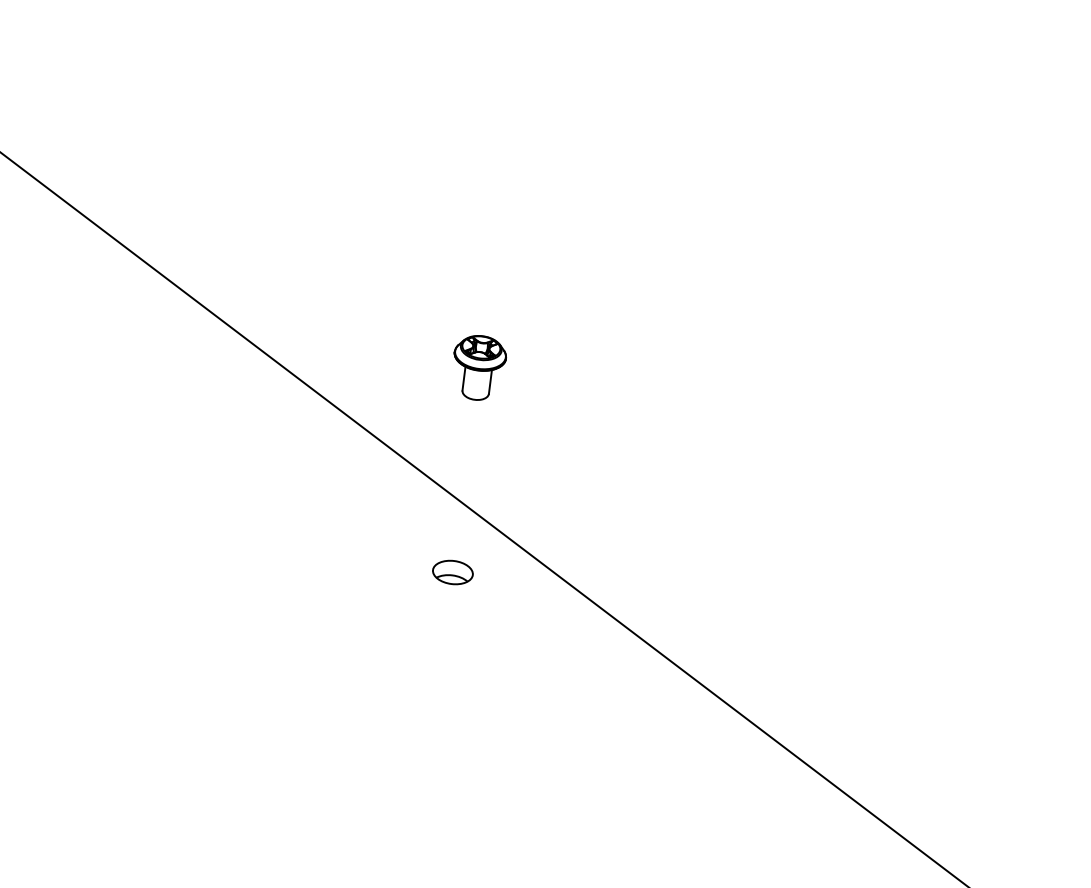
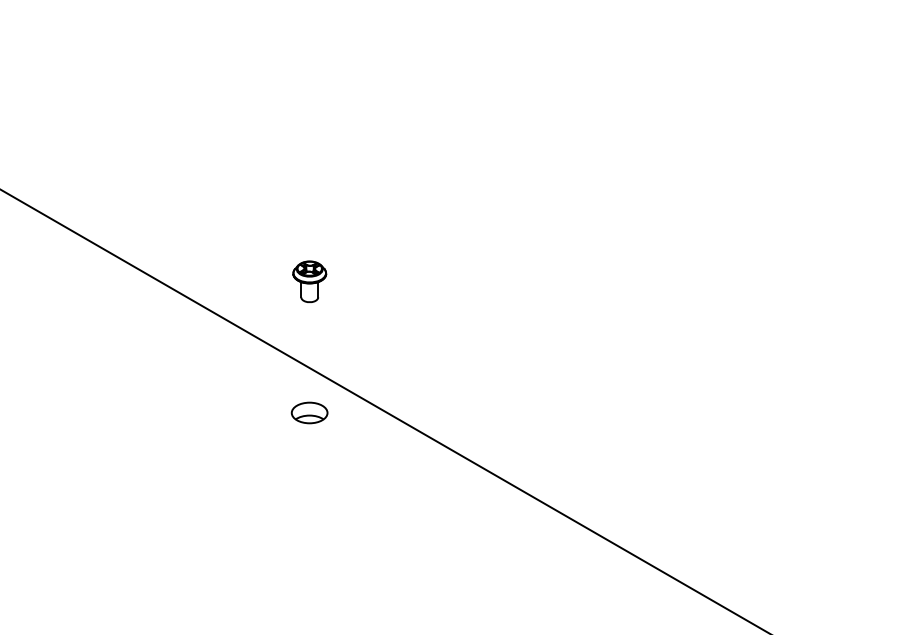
part: (452, 571) -> (309, 412), size x1.4

